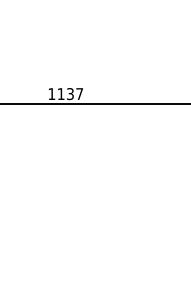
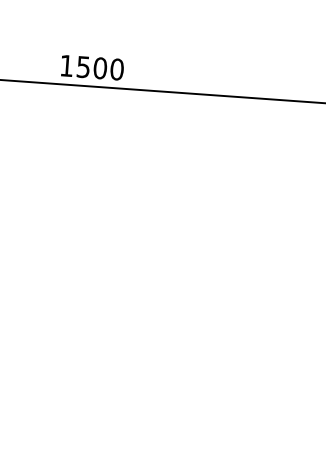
text: (70, 94) -> (100, 69), 1137 -> 1500

